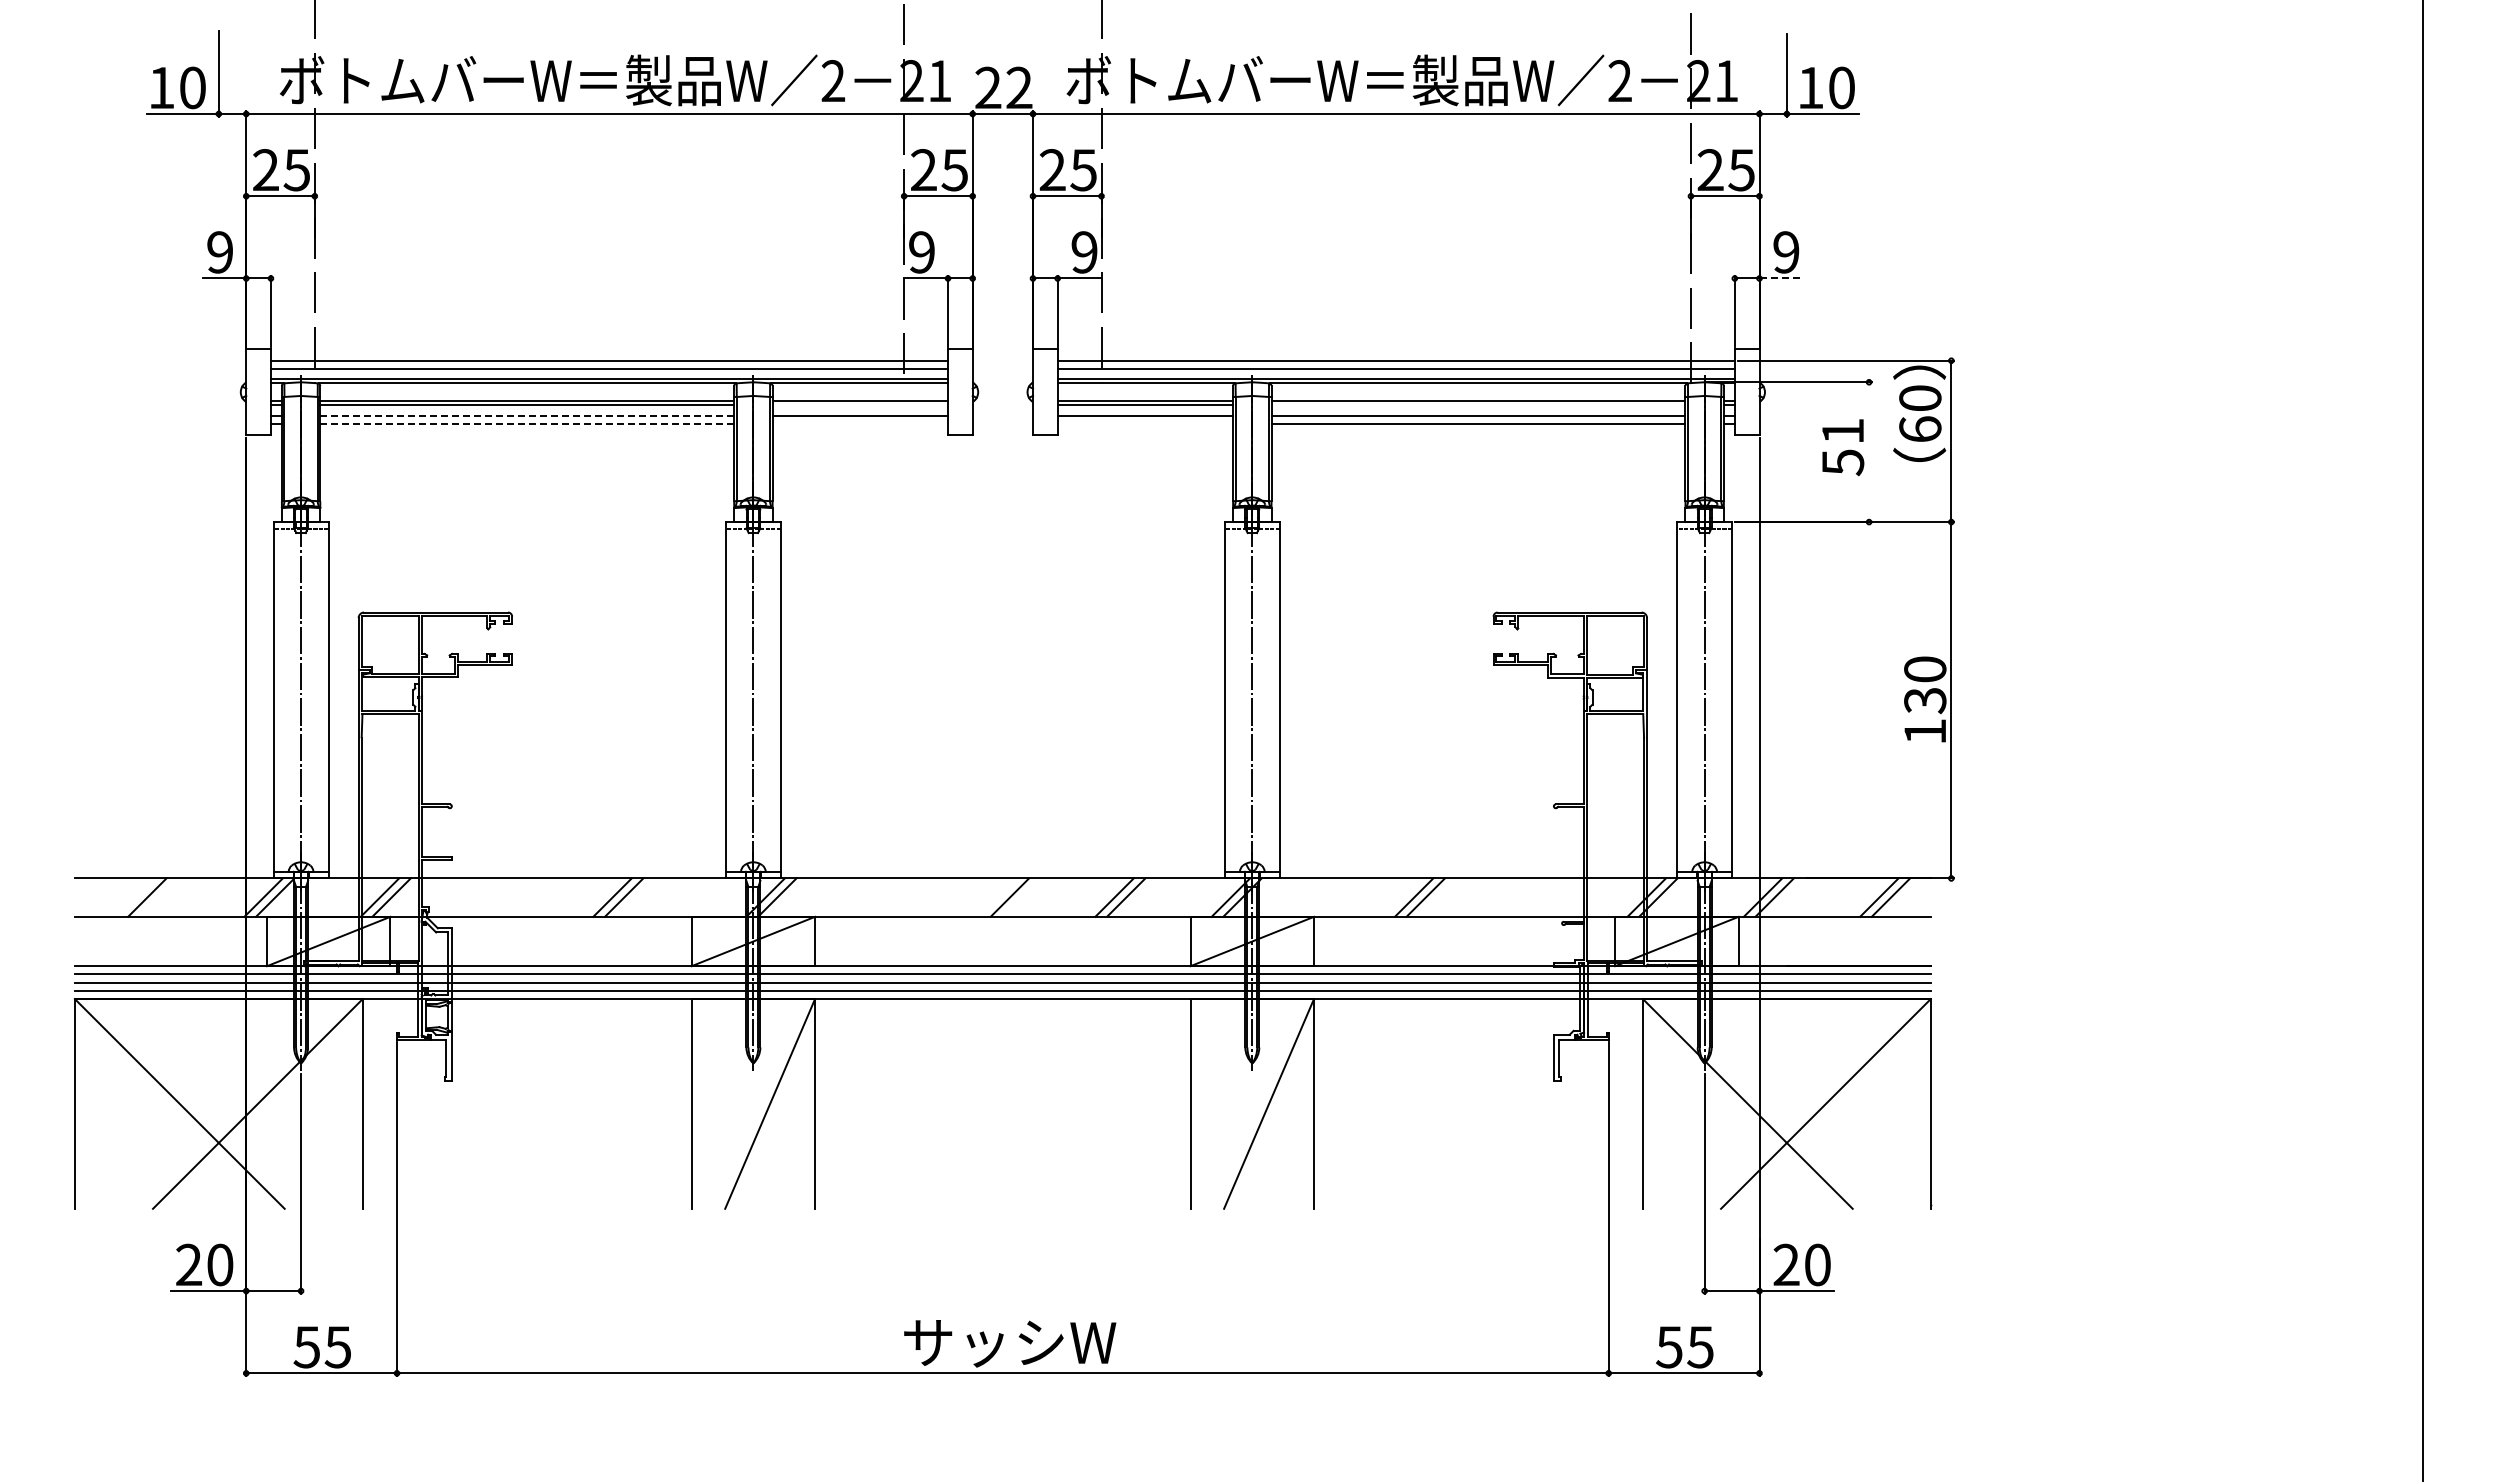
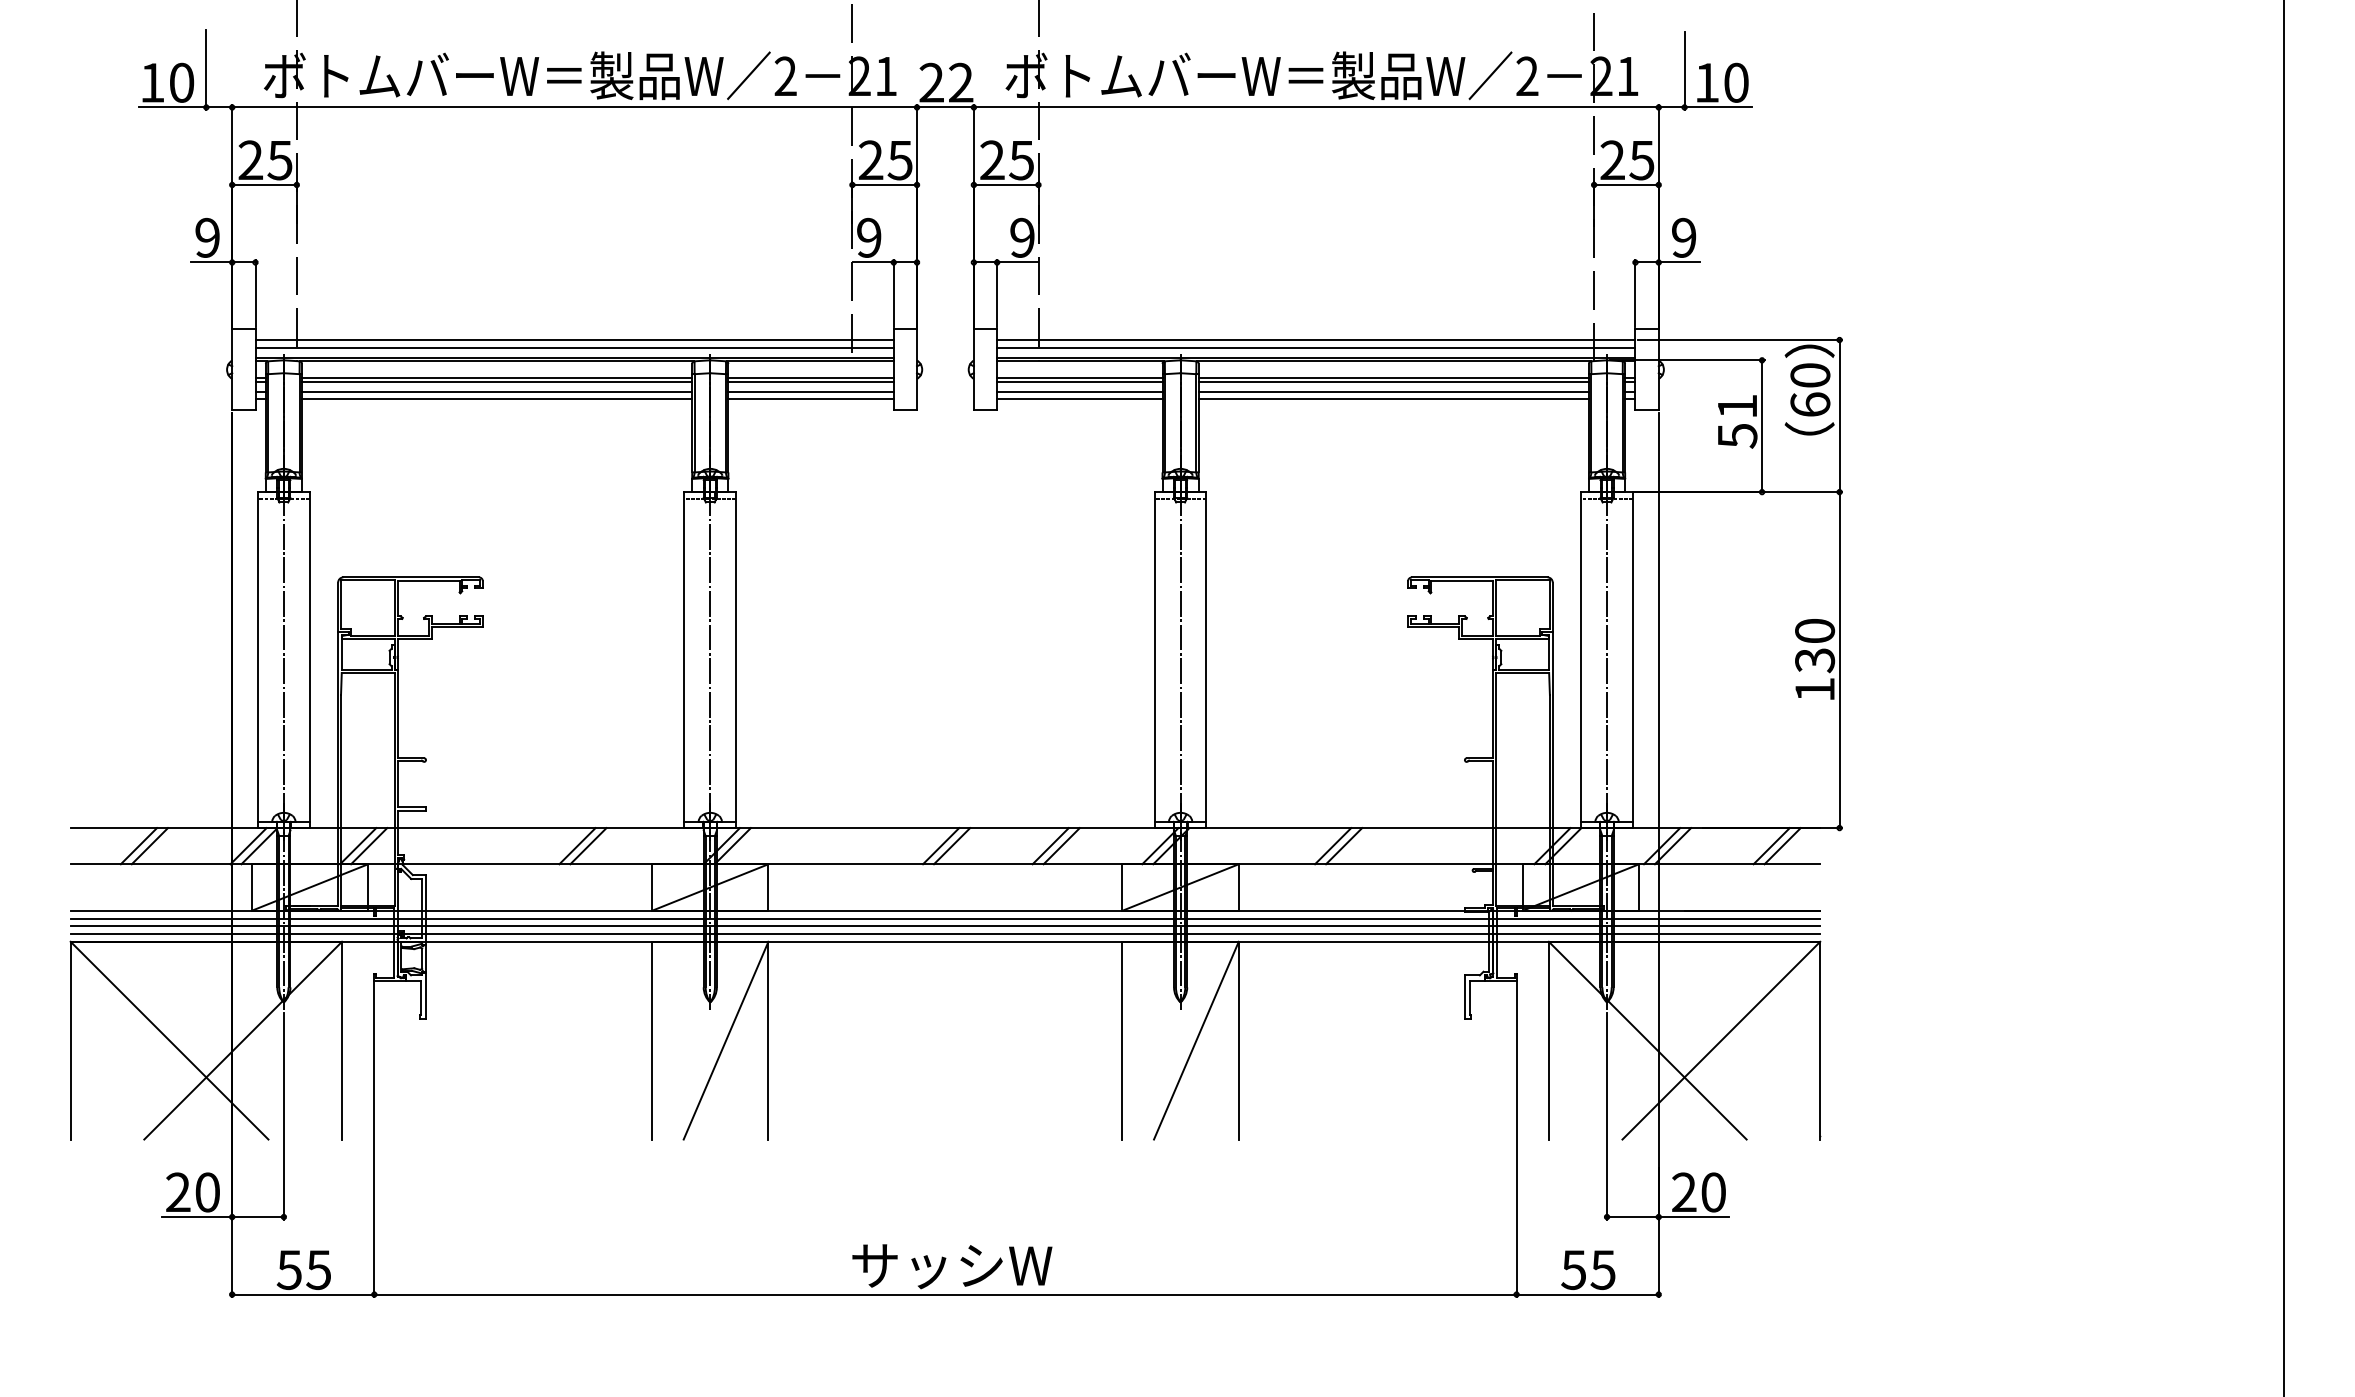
line: (1781, 278) -> (1679, 262), dashed -> solid
line: (860, 405) -> (811, 382), added
line: (1478, 405) -> (1393, 382), added
line: (527, 415) -> (497, 391), dashed -> solid
line: (527, 423) -> (497, 399), dashed -> solid
line: (860, 423) -> (811, 399), added
line: (1145, 423) -> (1079, 399), added
line: (1869, 452) -> (1762, 426), added
line: (158, 897) -> (149, 846), added
line: (998, 897) -> (941, 846), added

